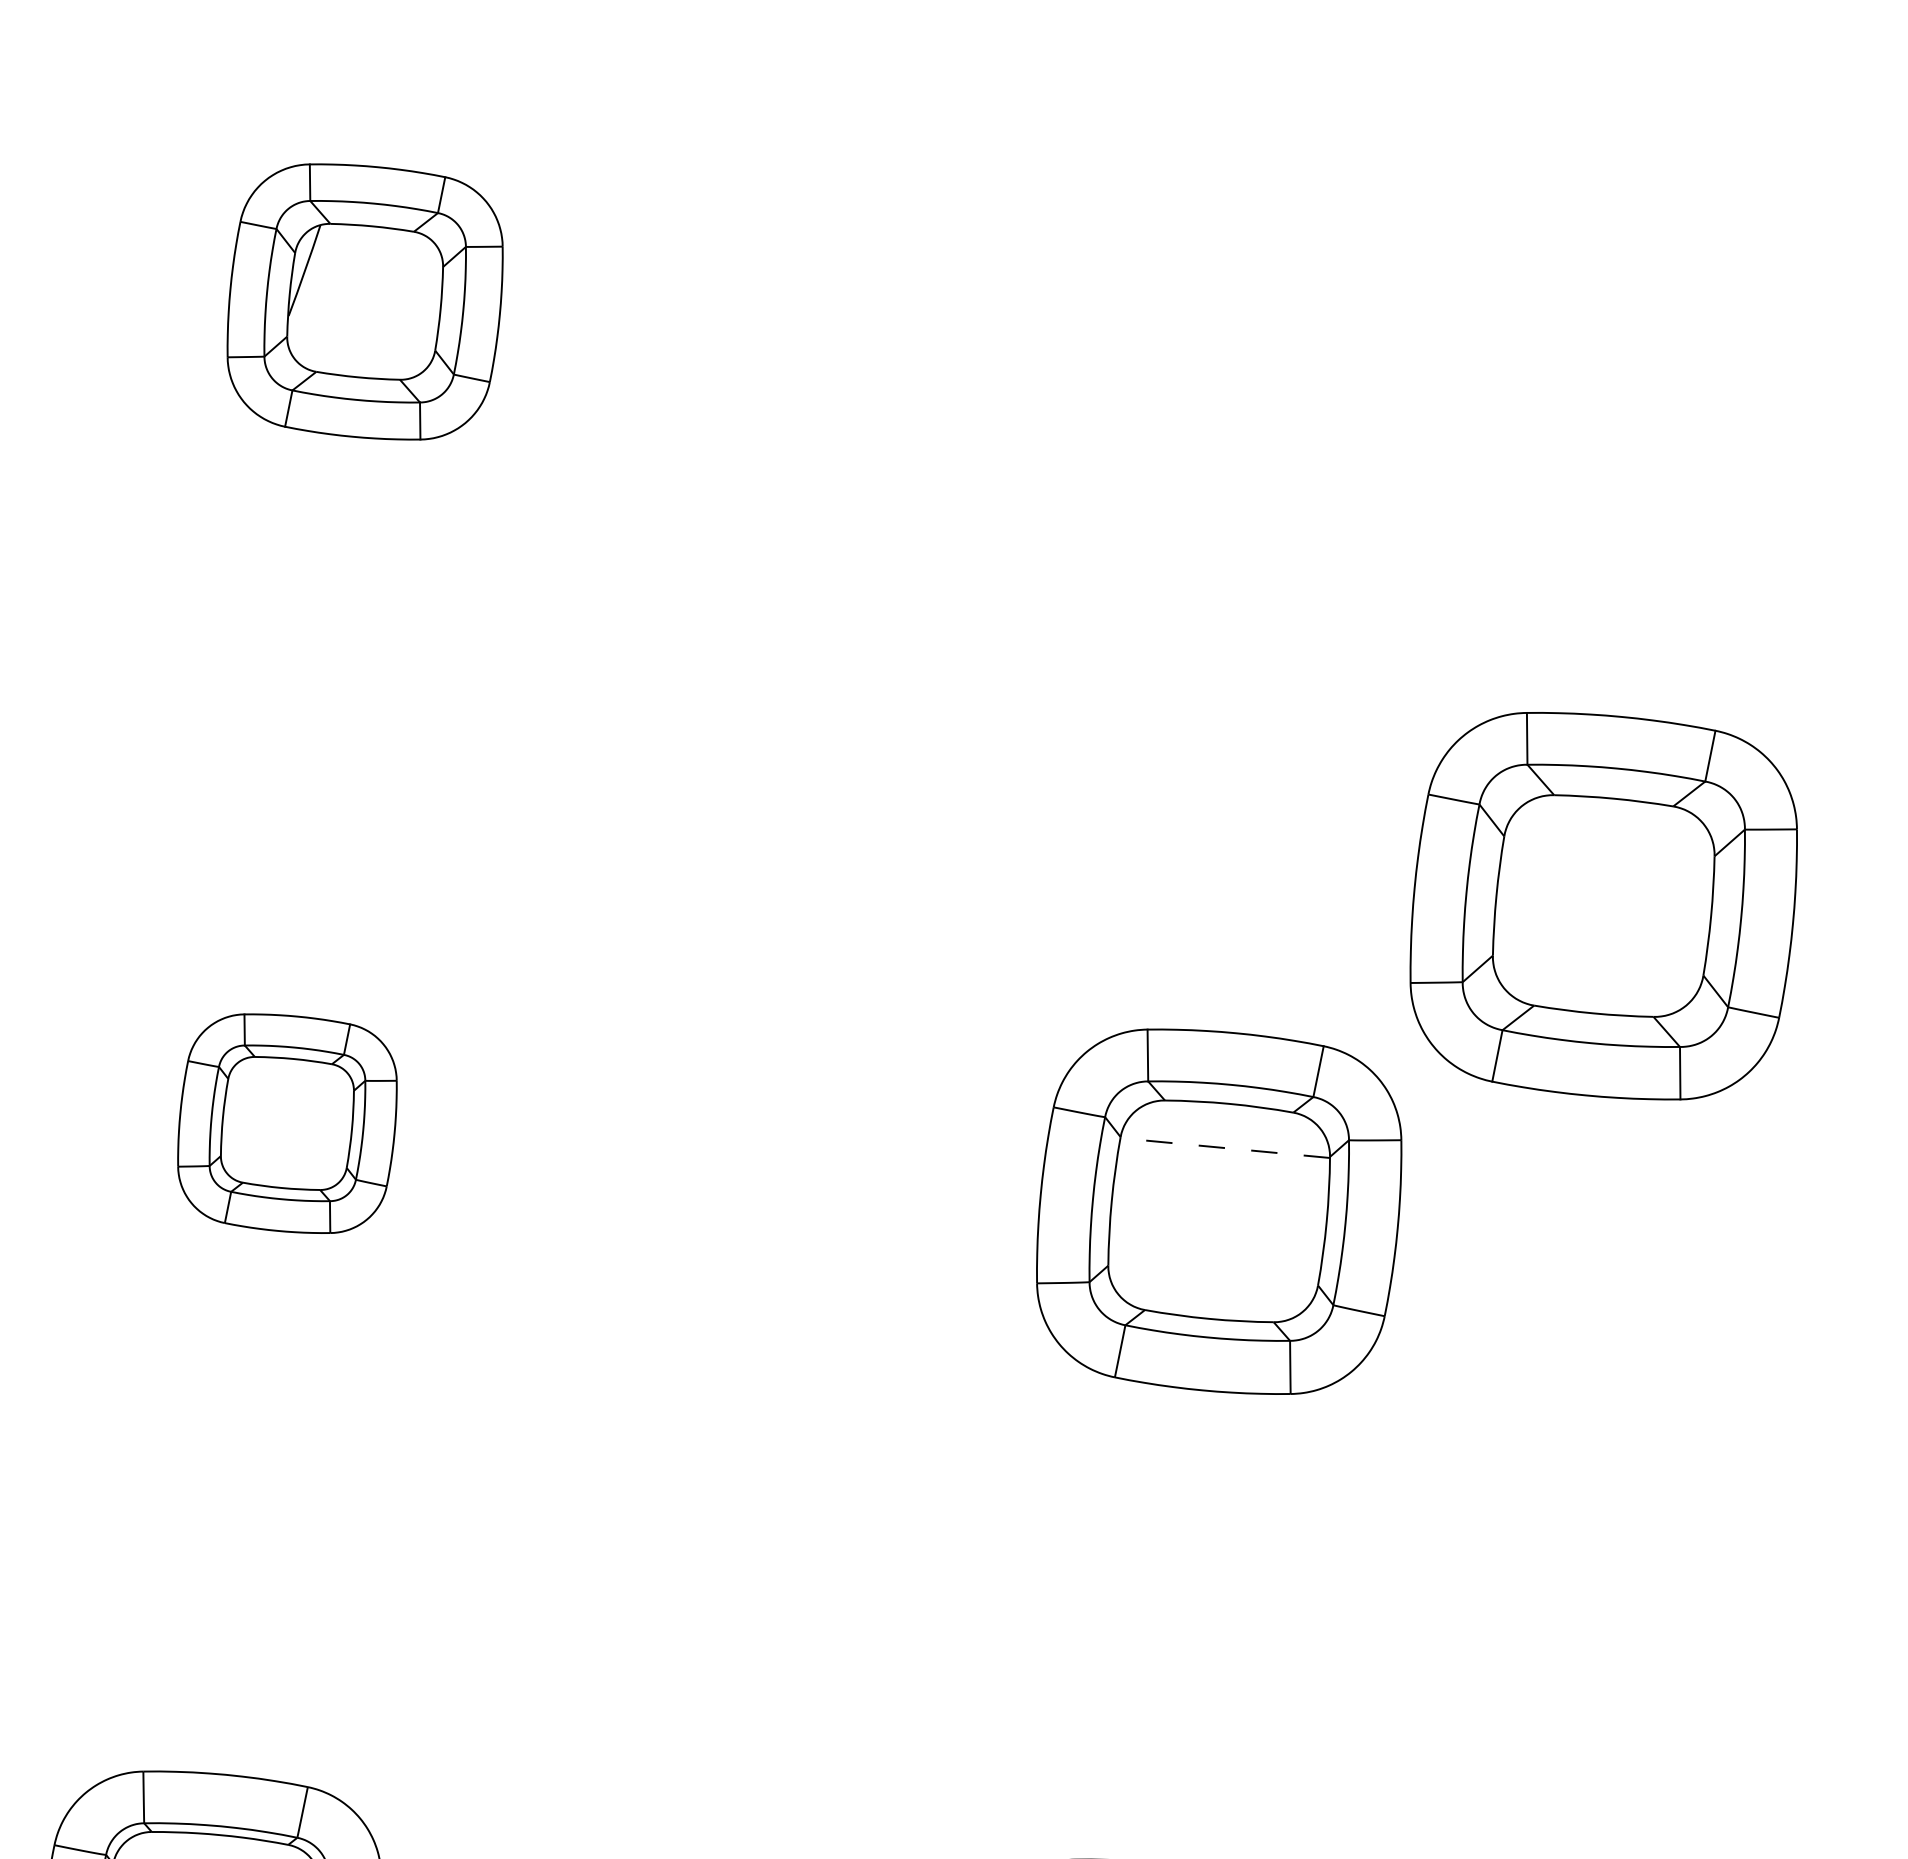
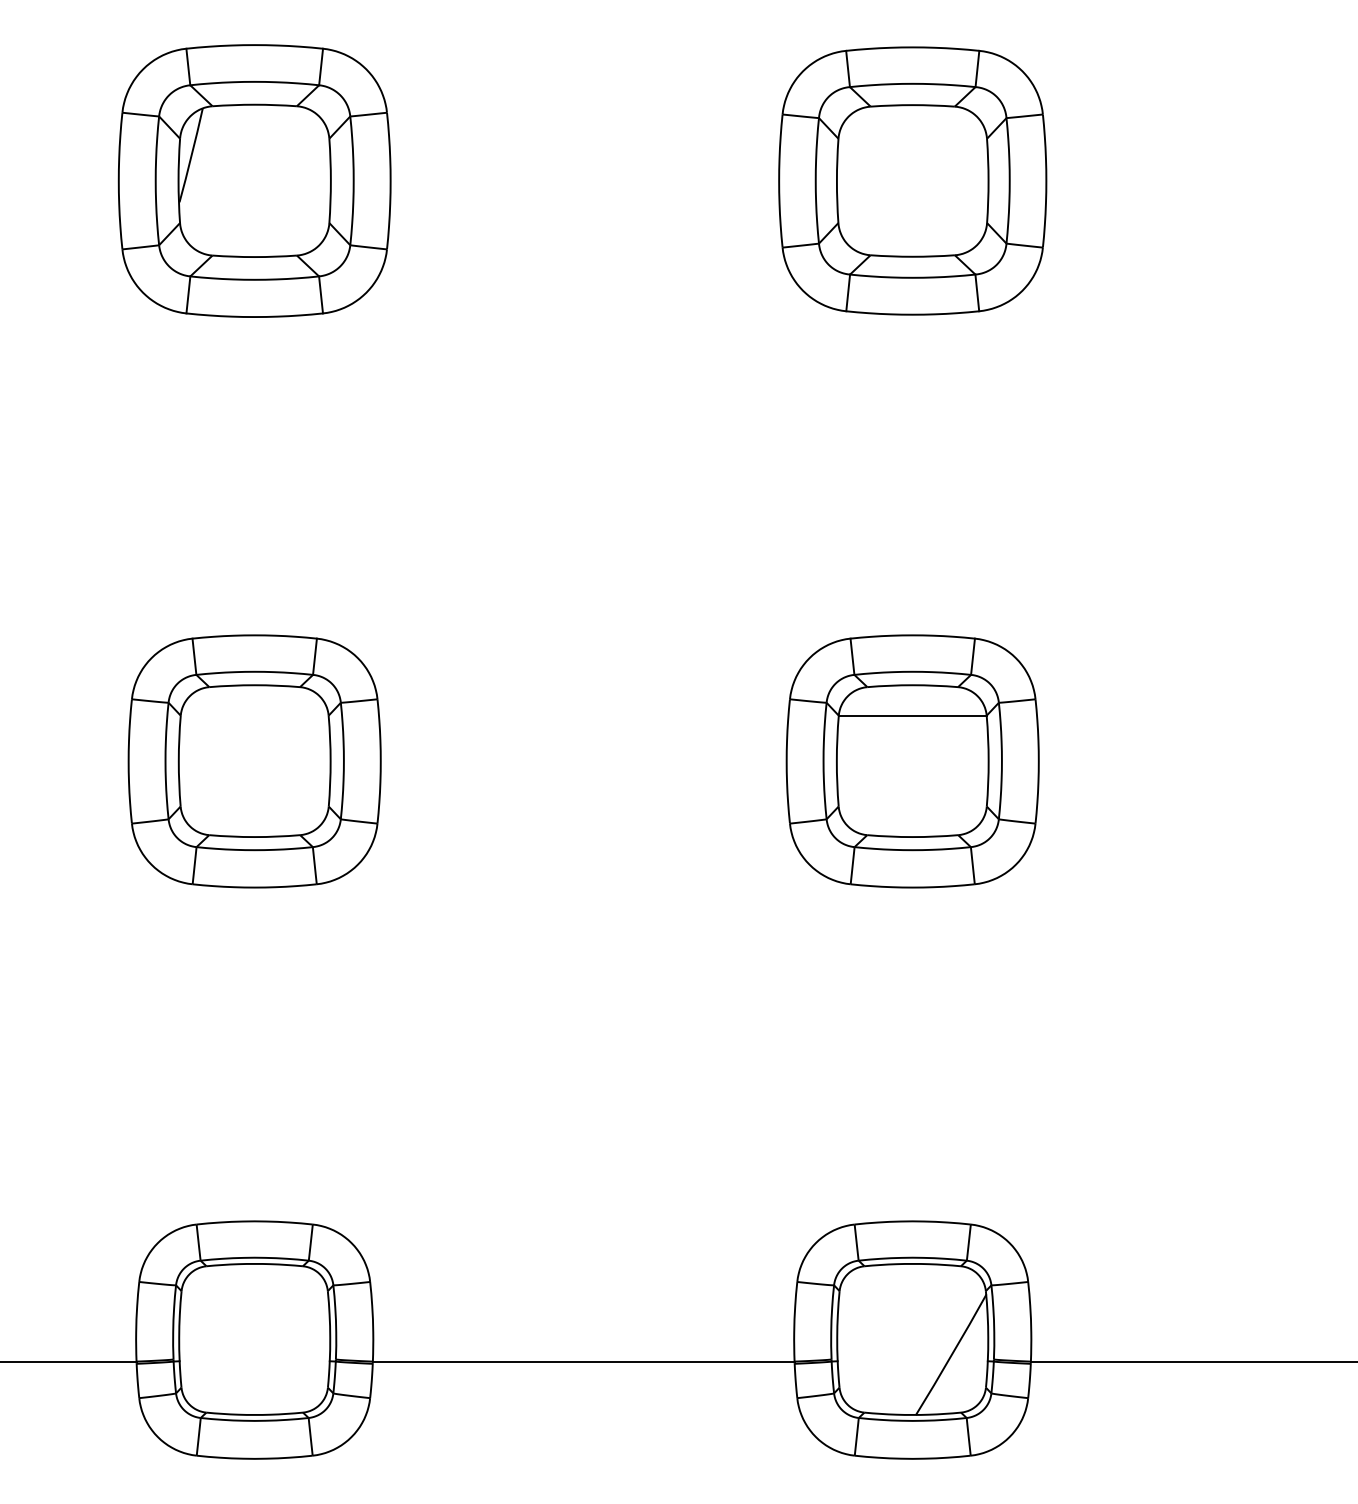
part: (365, 301) -> (254, 180), size x1.43
part: (1603, 905) -> (912, 180), moved
part: (287, 1123) -> (254, 761), size x1.67
line: (1224, 1148) -> (912, 716), dashed -> solid

